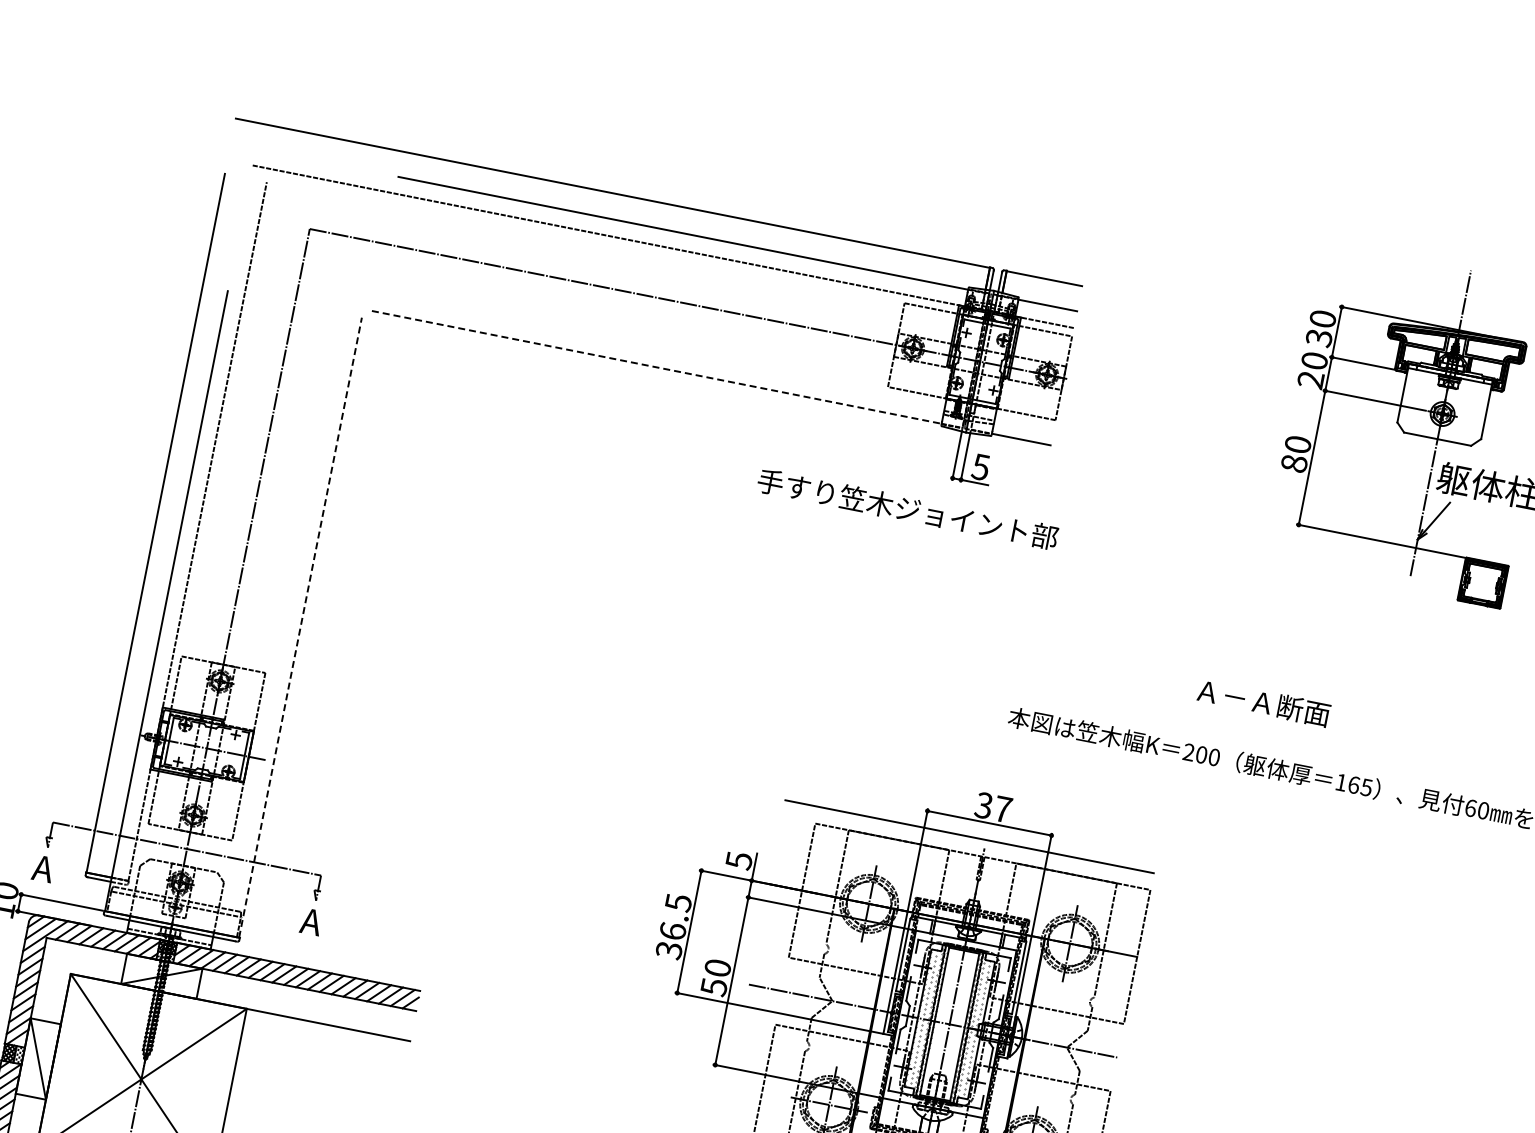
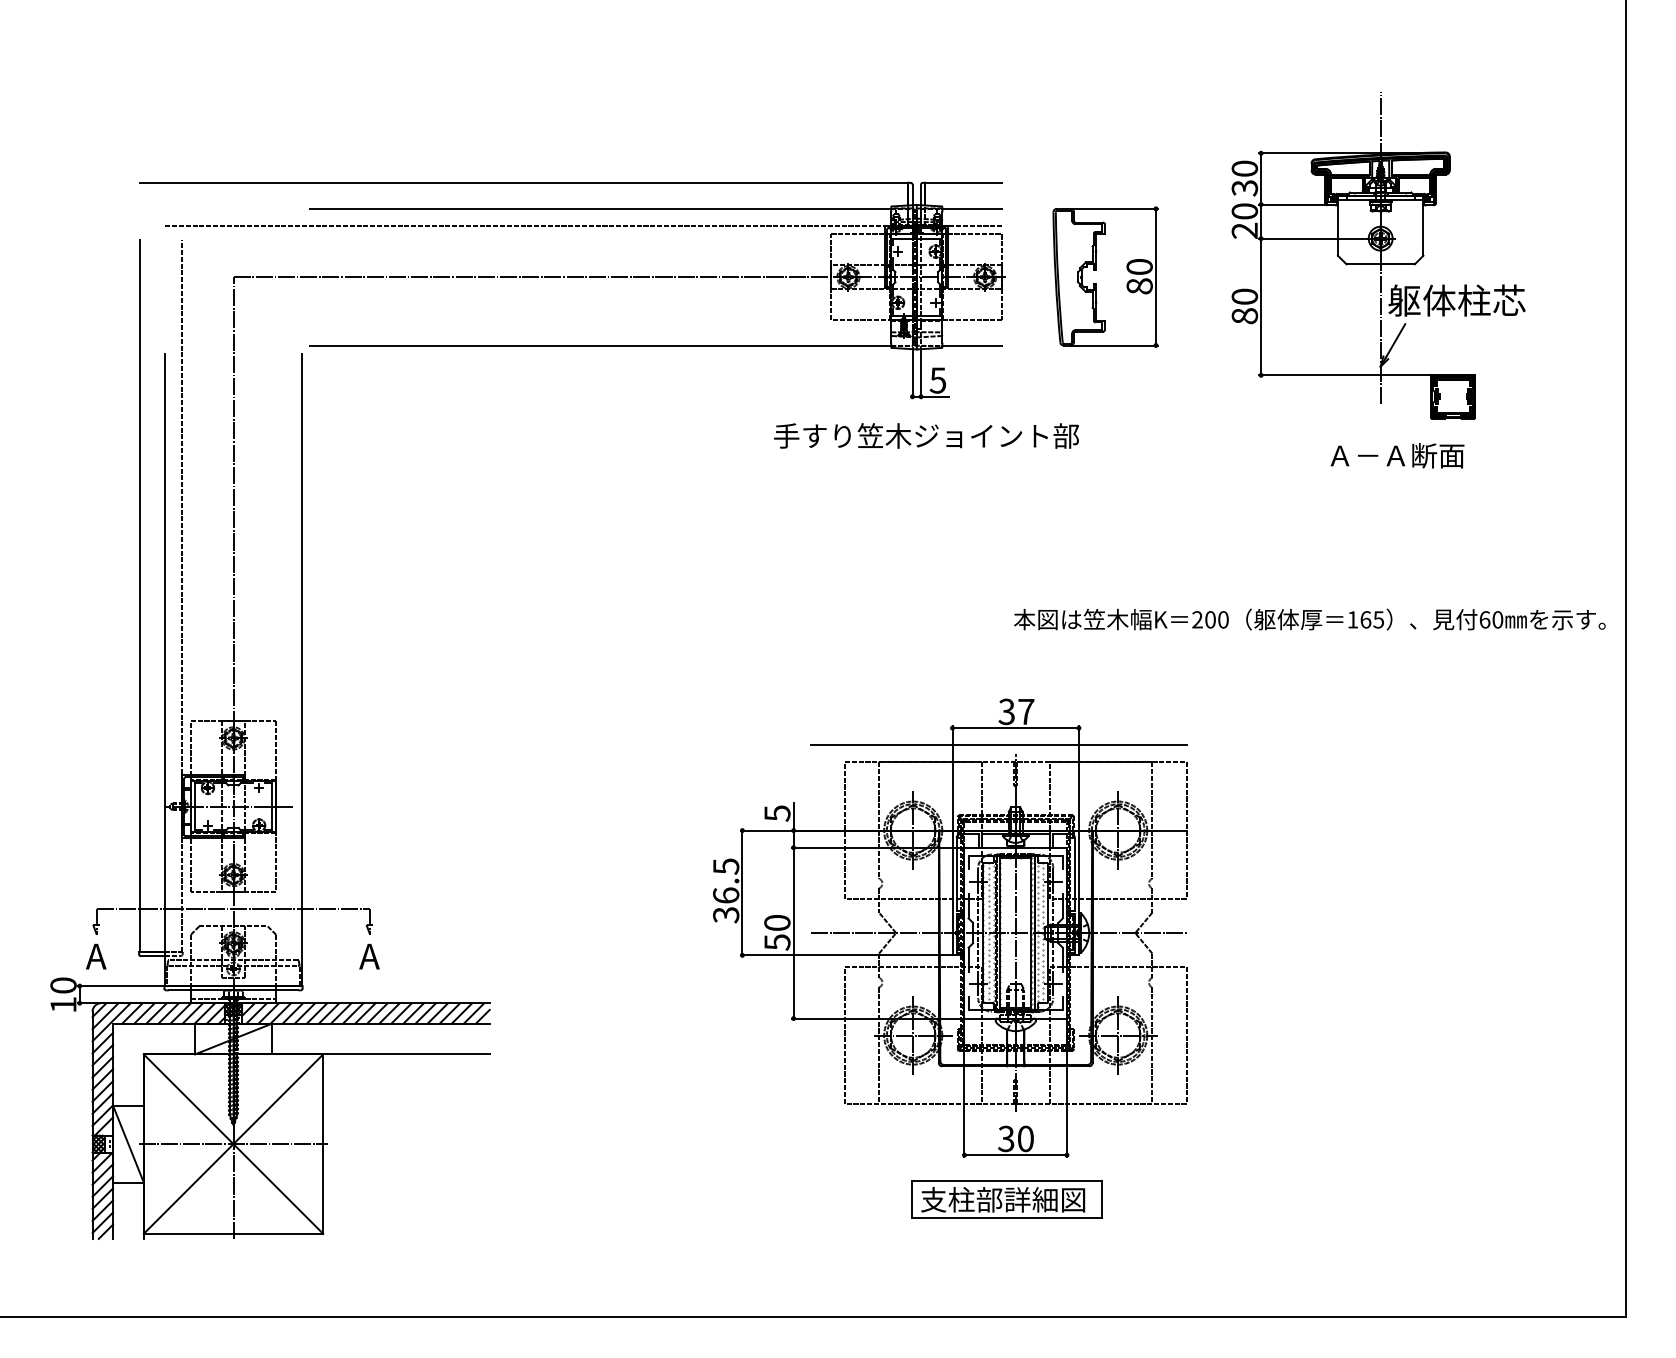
line: (657, 367) -> (601, 345), dashed -> solid
part: (1165, 397) -> (1105, 276), added
text: (907, 508) -> (926, 435), moved
line: (300, 627) -> (301, 669), dashed -> solid
text: (1263, 702) -> (1397, 455), moved
line: (141, 1079) -> (233, 1144), added

